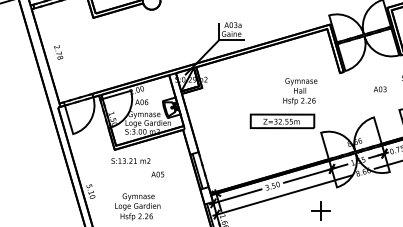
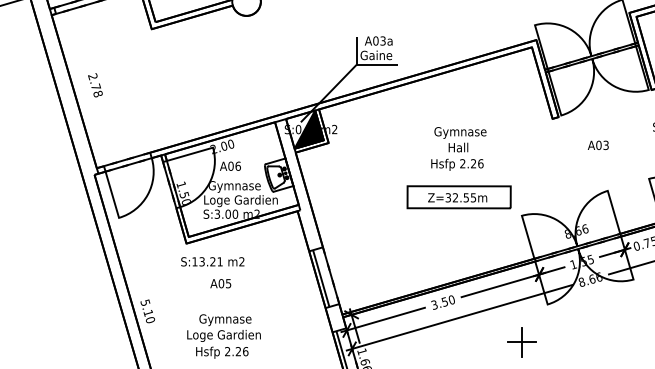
fill: (190, 79) -> (309, 129), added
text: (380, 89) -> (598, 145), moved
text: (300, 91) -> (459, 148), moved
text: (157, 174) -> (220, 283), moved

